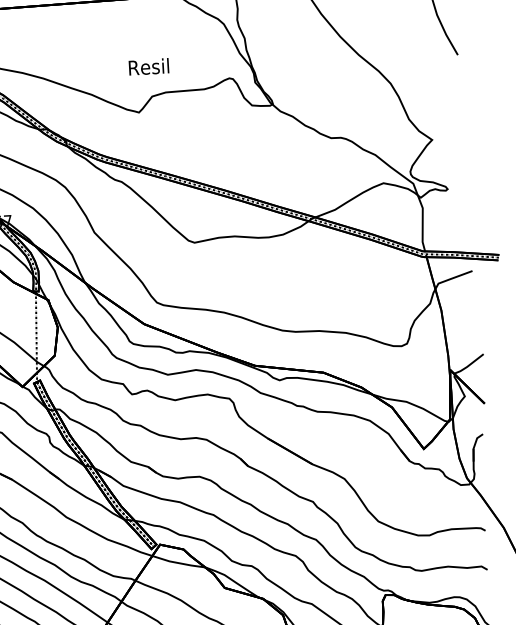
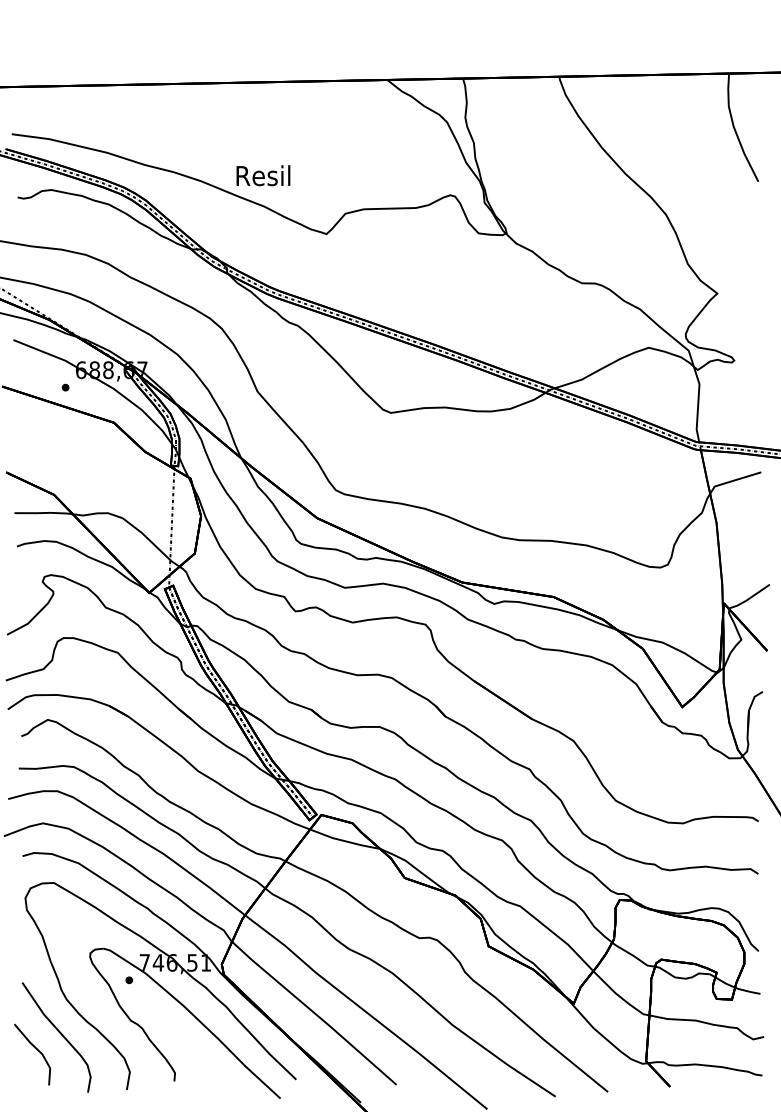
text: (149, 66) -> (263, 175), moved

